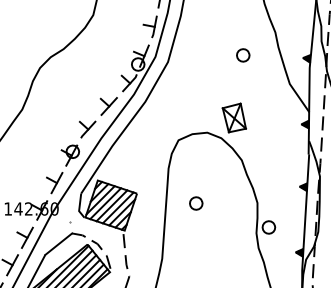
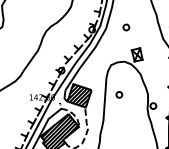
part: (243, 55) -> (126, 27), moved

